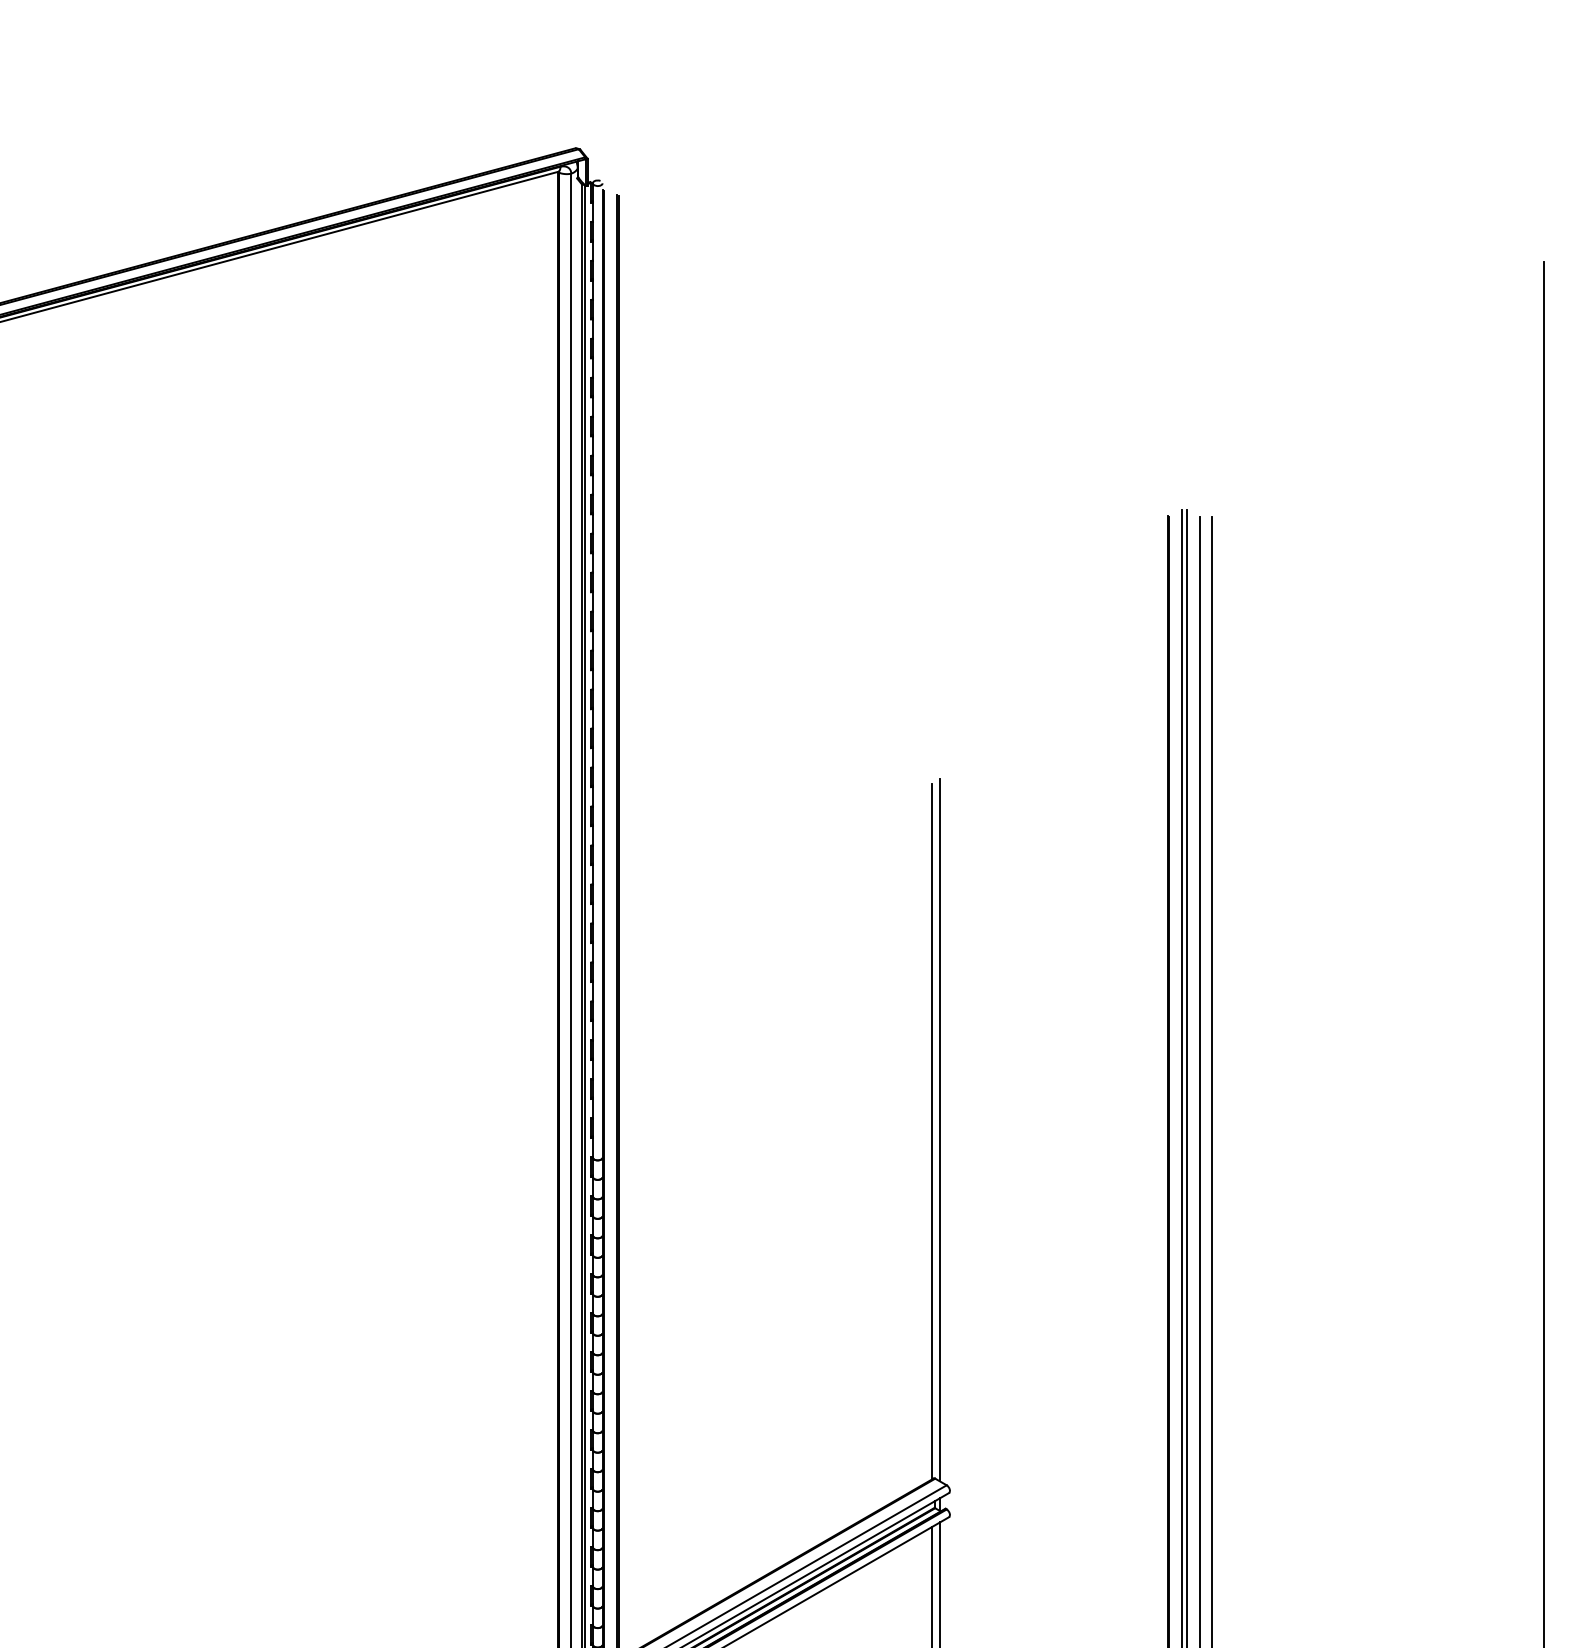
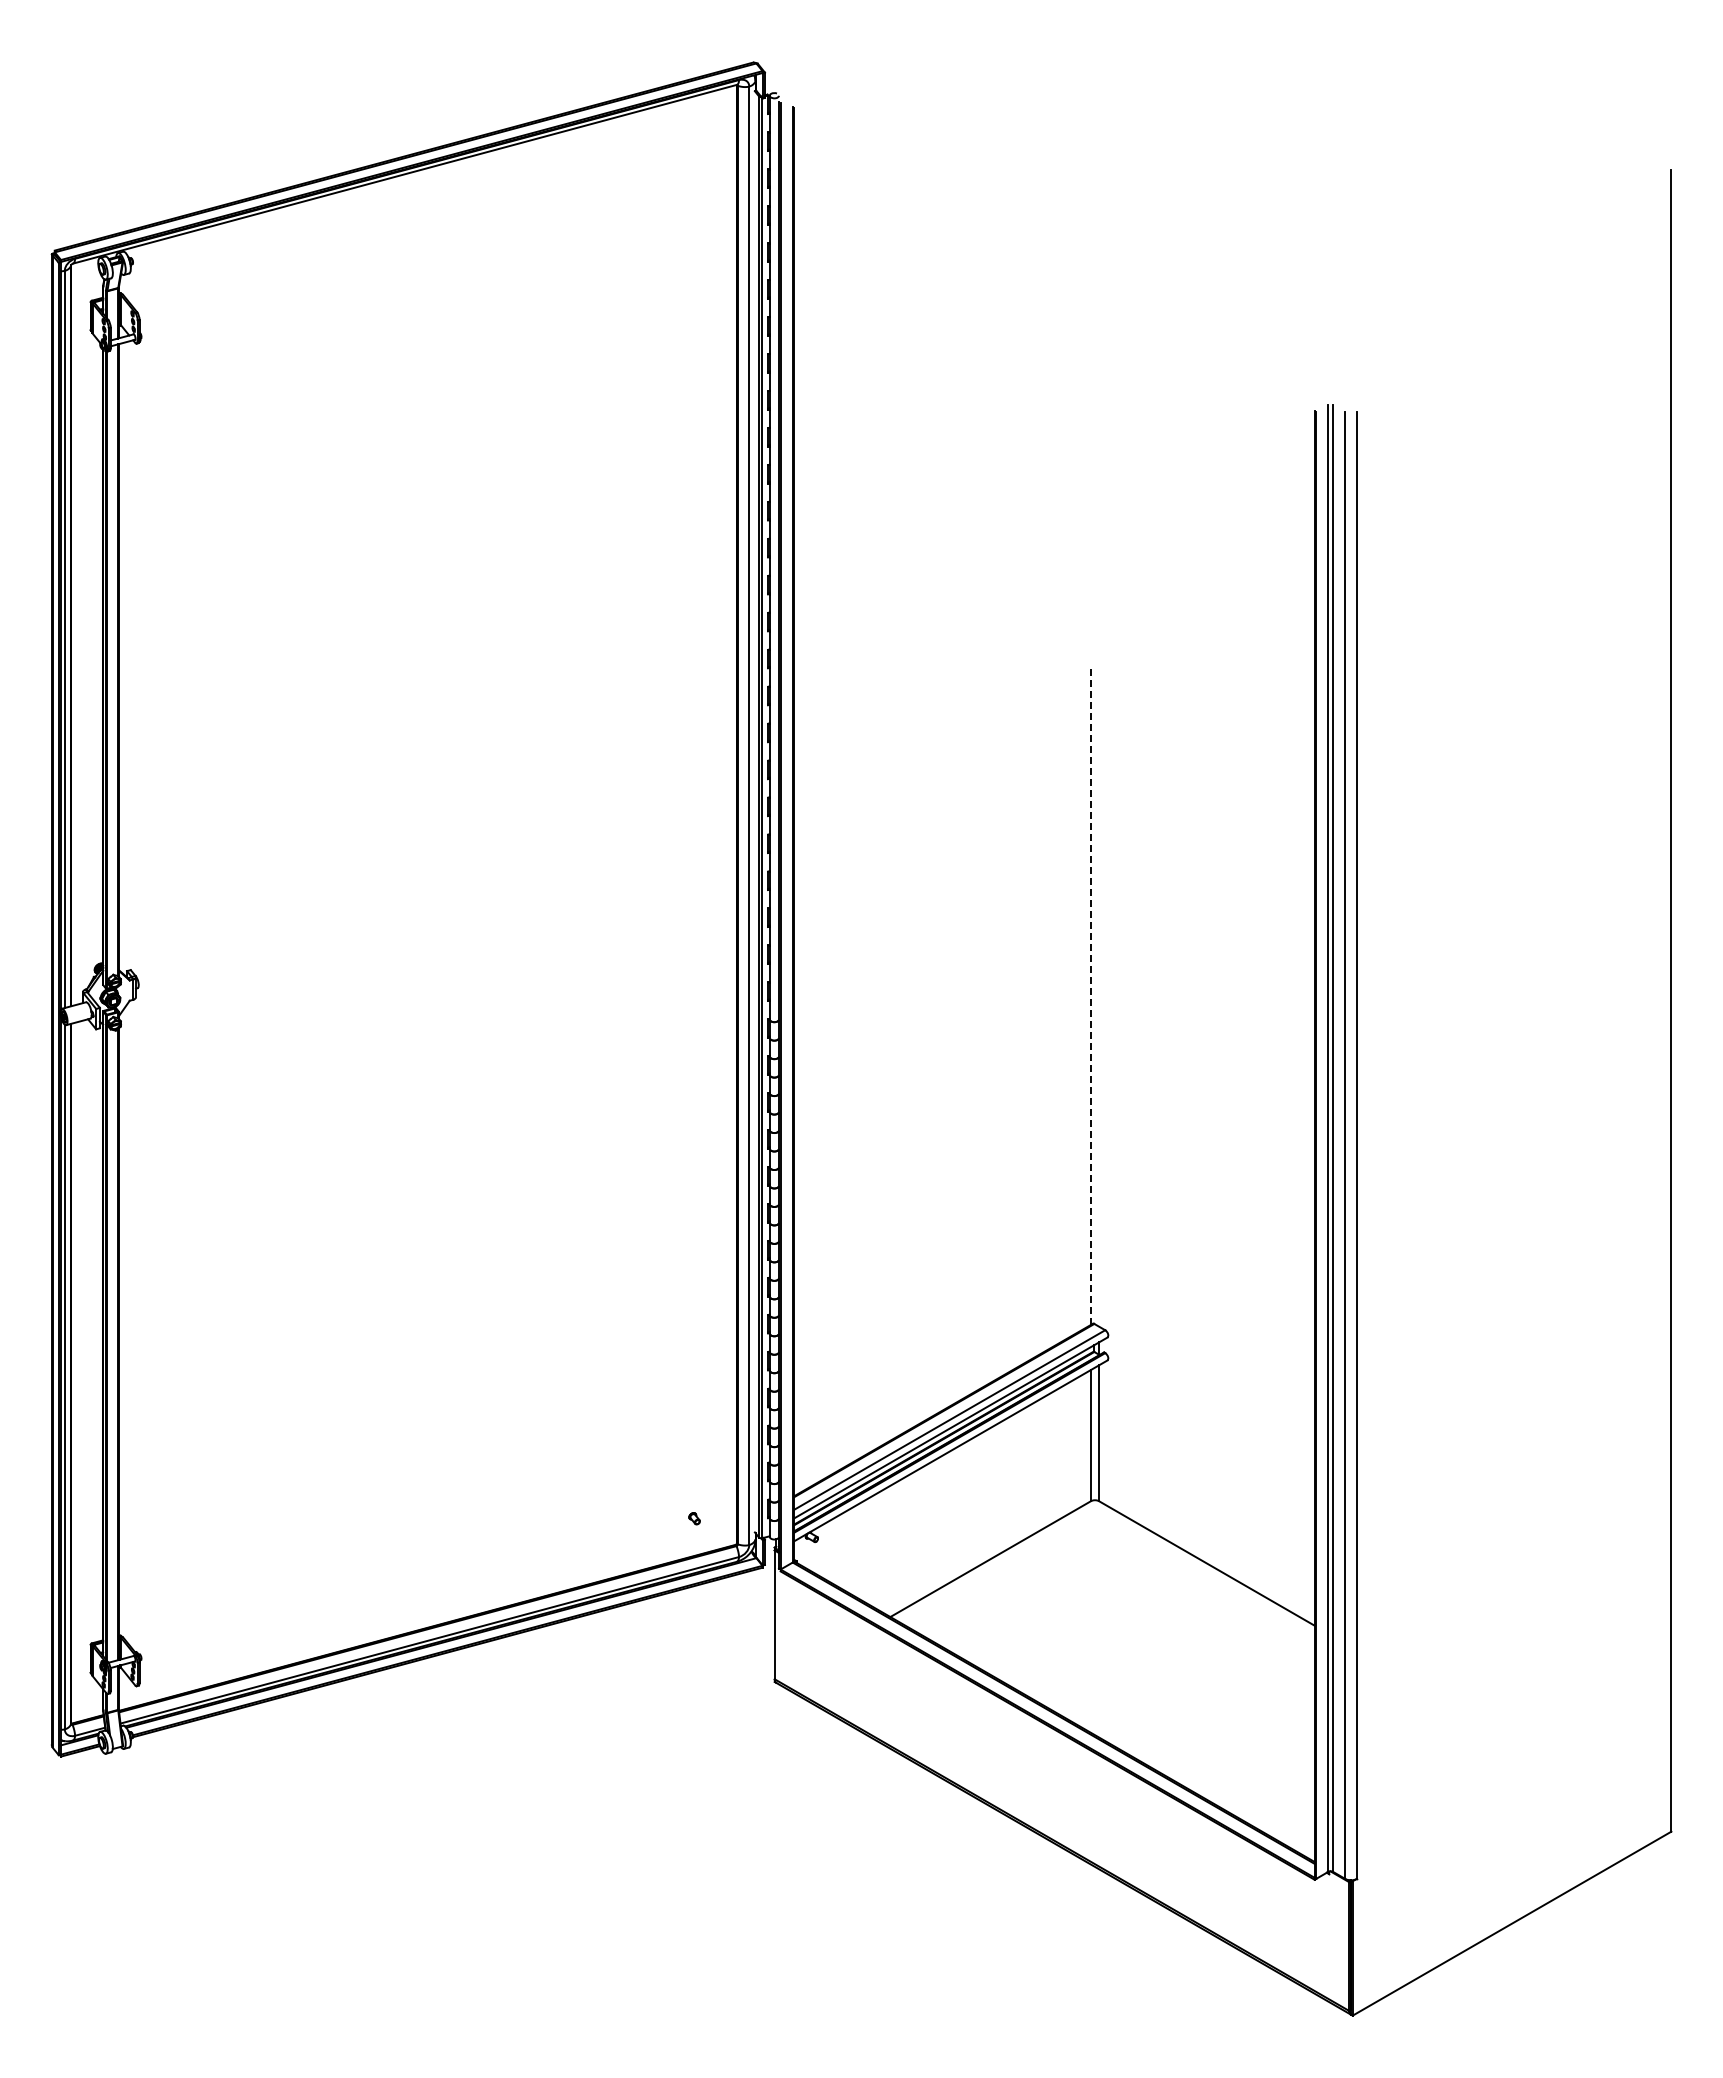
line: (940, 1130) -> (1099, 993), removed
line: (932, 1132) -> (1091, 995), solid -> dashed

